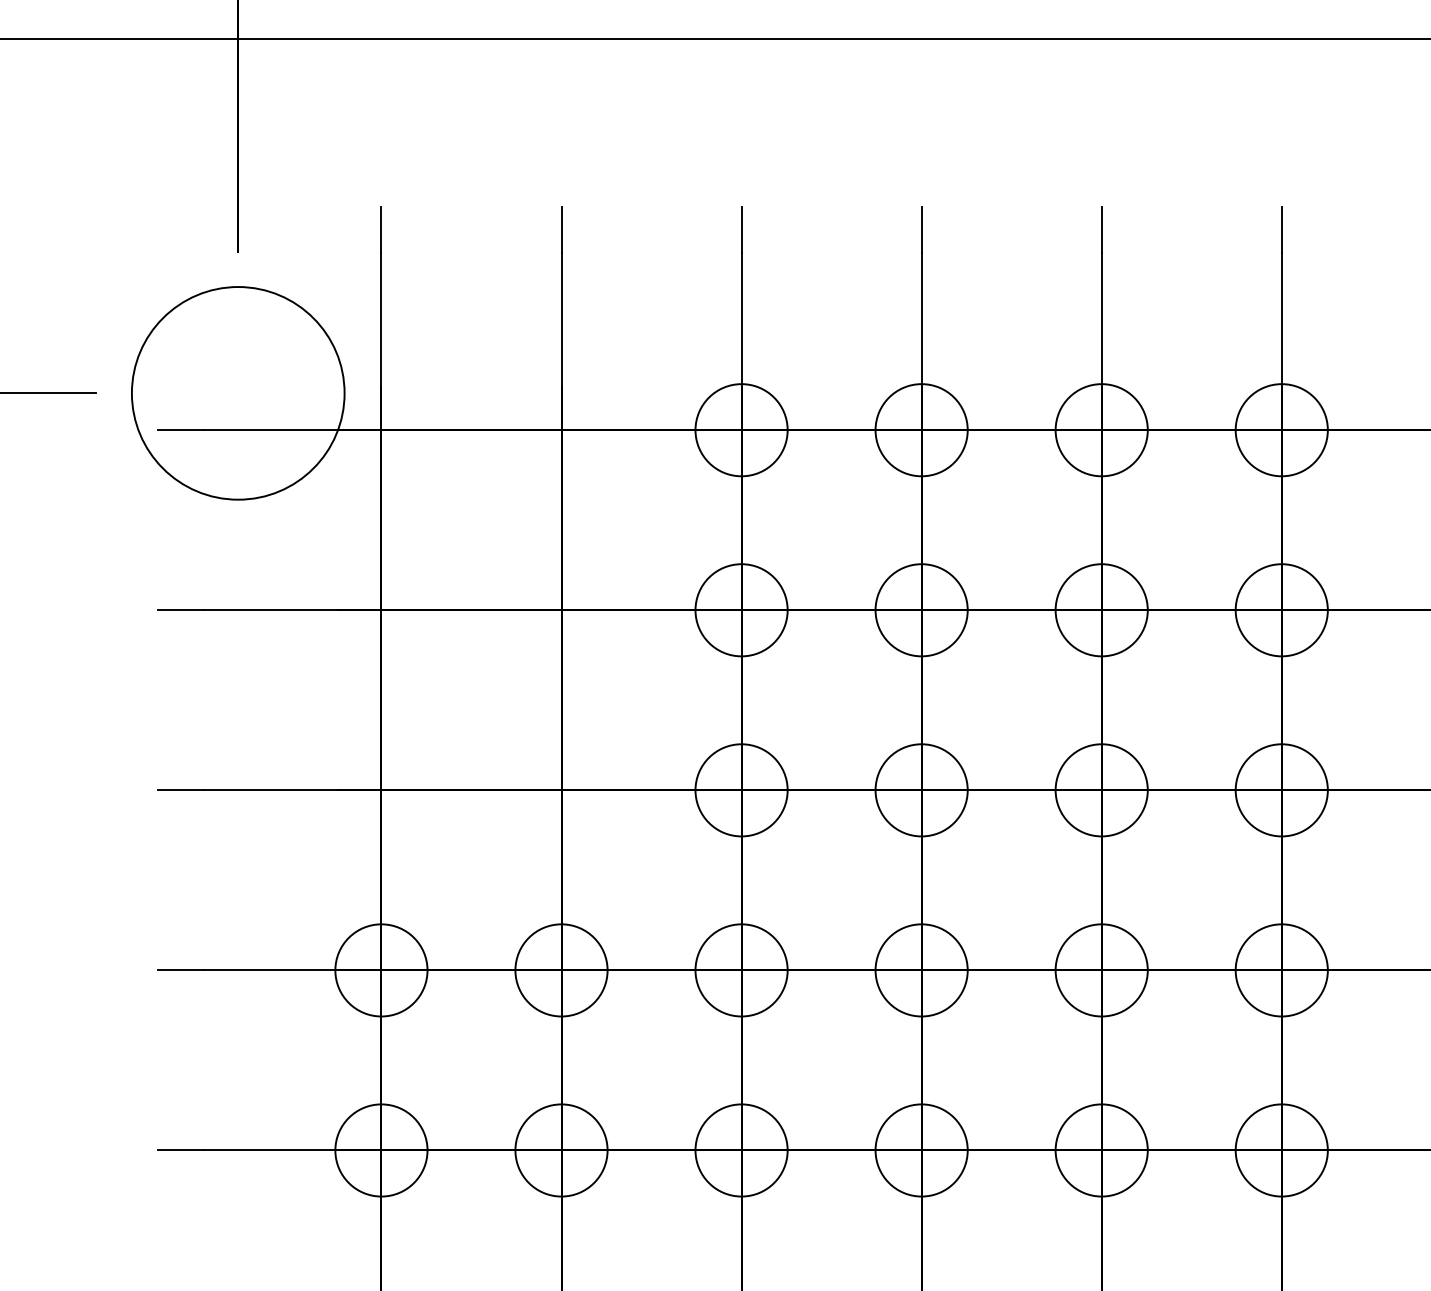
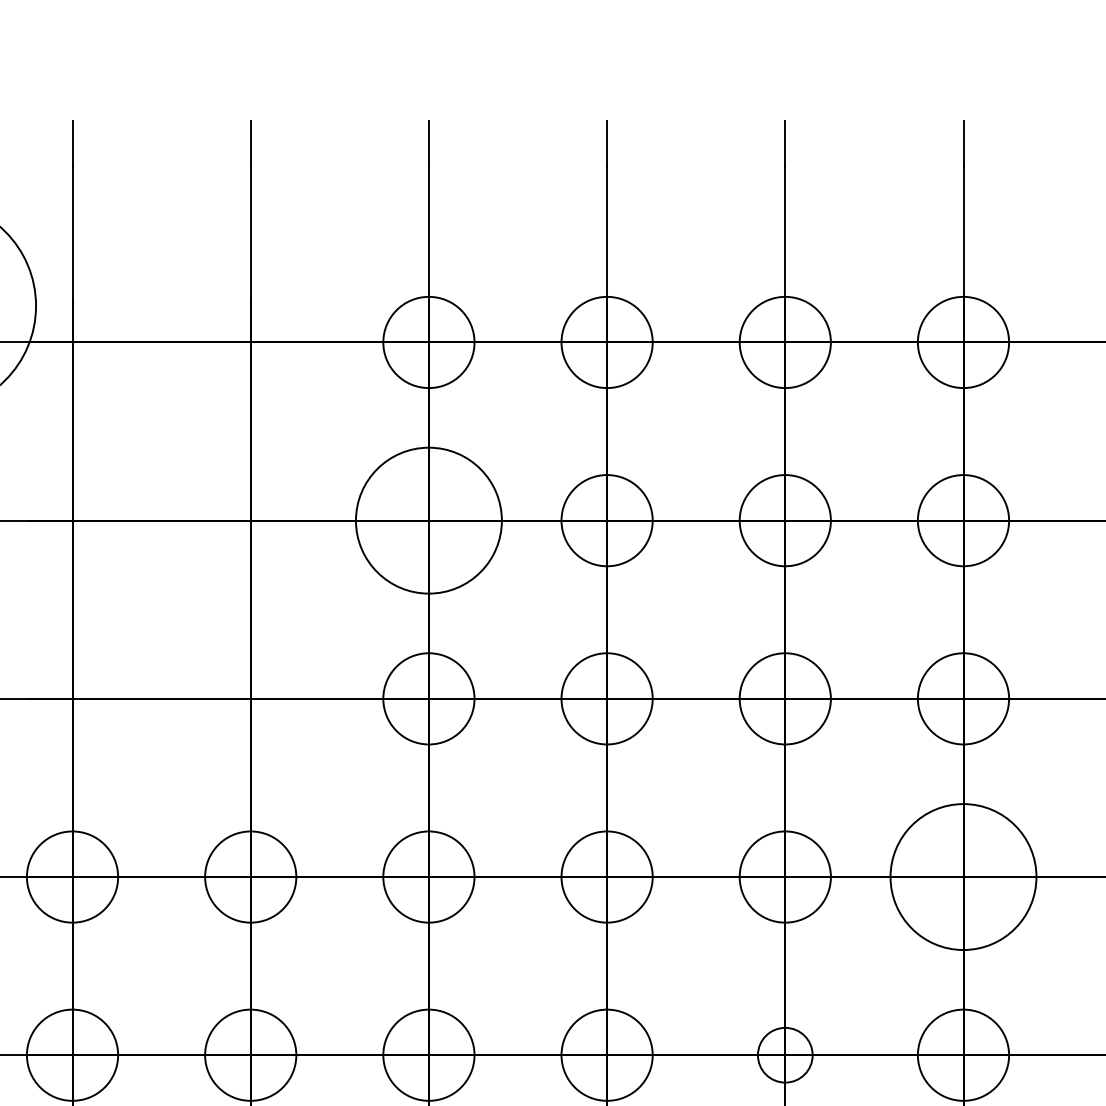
circle: (741, 610) -> (428, 520), size x1.6
circle: (1281, 970) -> (963, 877), size x1.6
circle: (1101, 1150) -> (785, 1055), size x0.6

